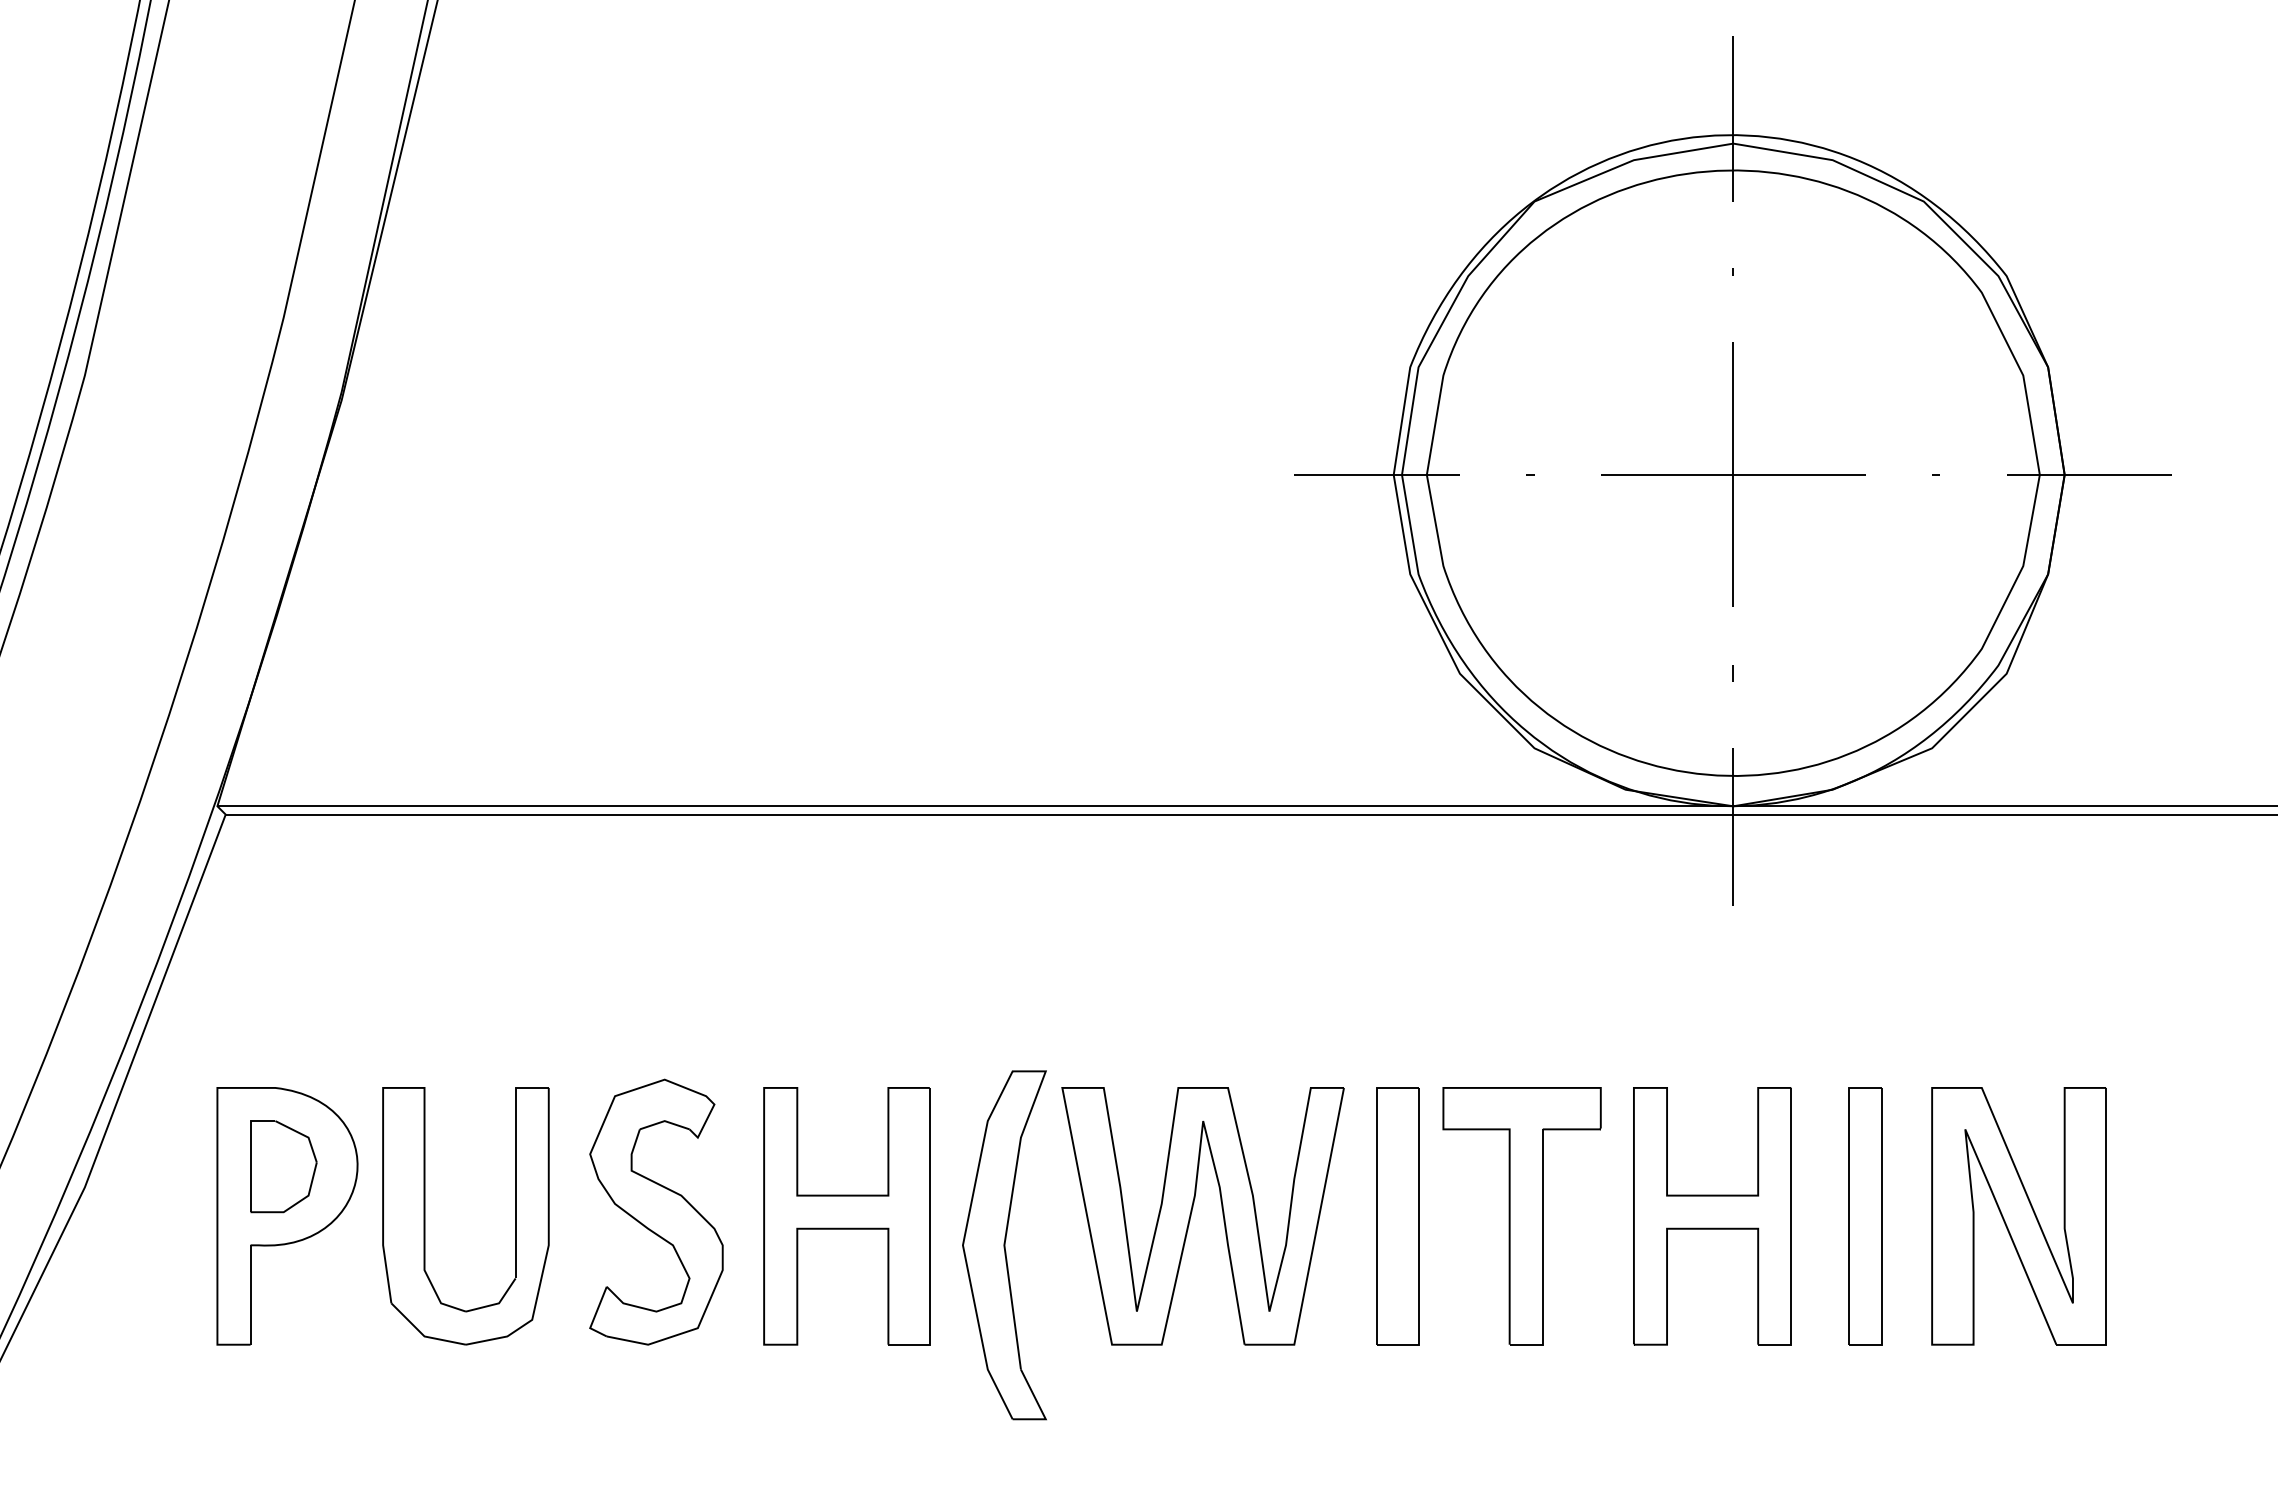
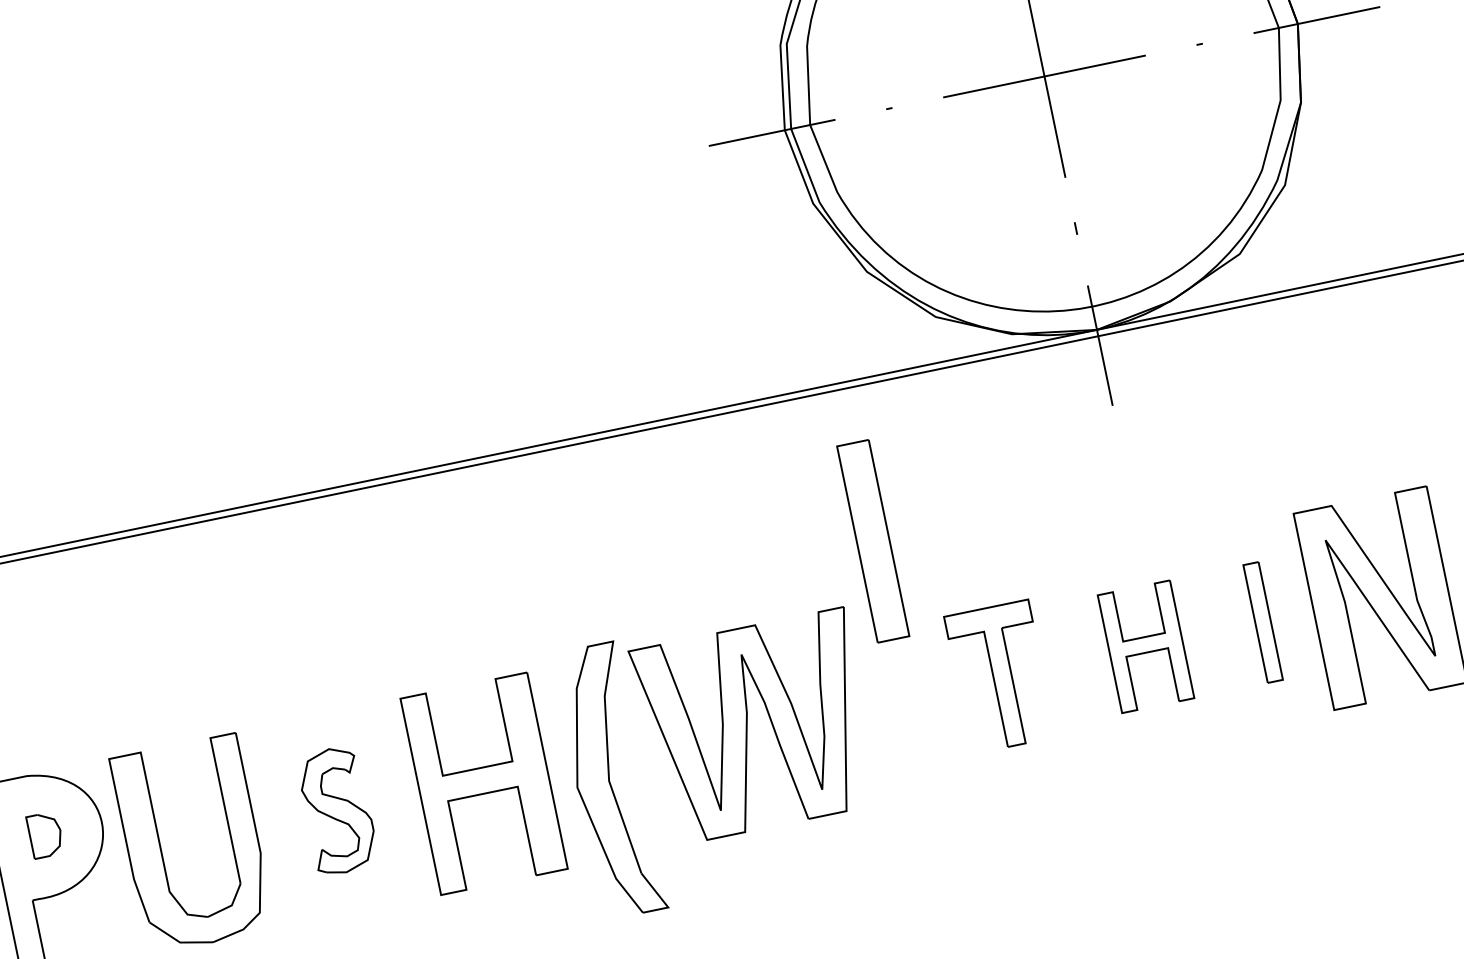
part: (283, 1166) -> (45, 834), size x0.6
part: (656, 1211) -> (337, 810), size x0.6
part: (1397, 1216) -> (873, 541), moved
part: (1521, 1216) -> (999, 677), size x0.7
part: (1712, 1216) -> (1146, 646), size x0.6
part: (1865, 1216) -> (1263, 622), size x0.6

